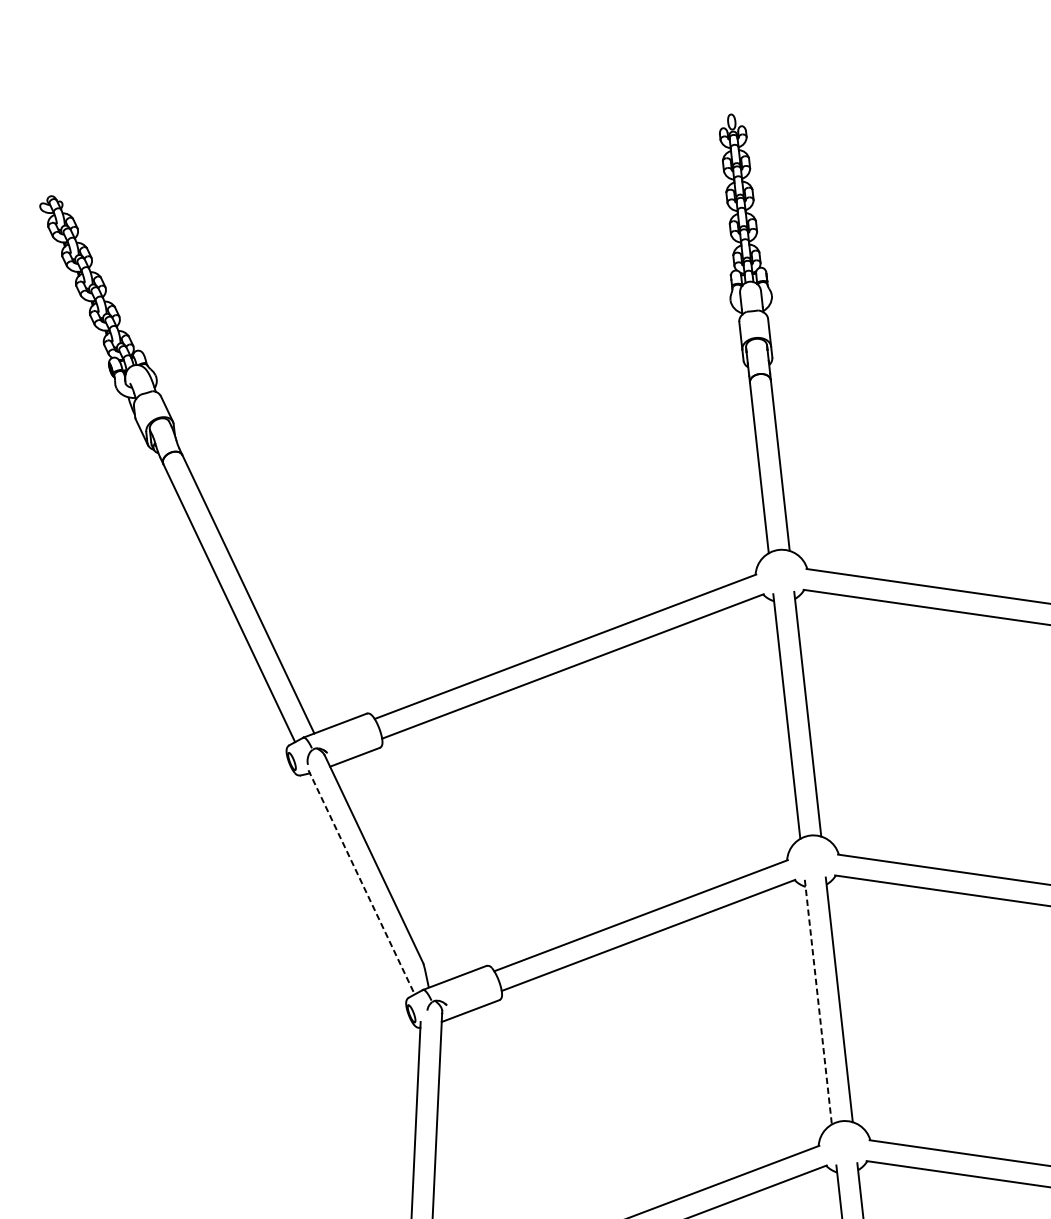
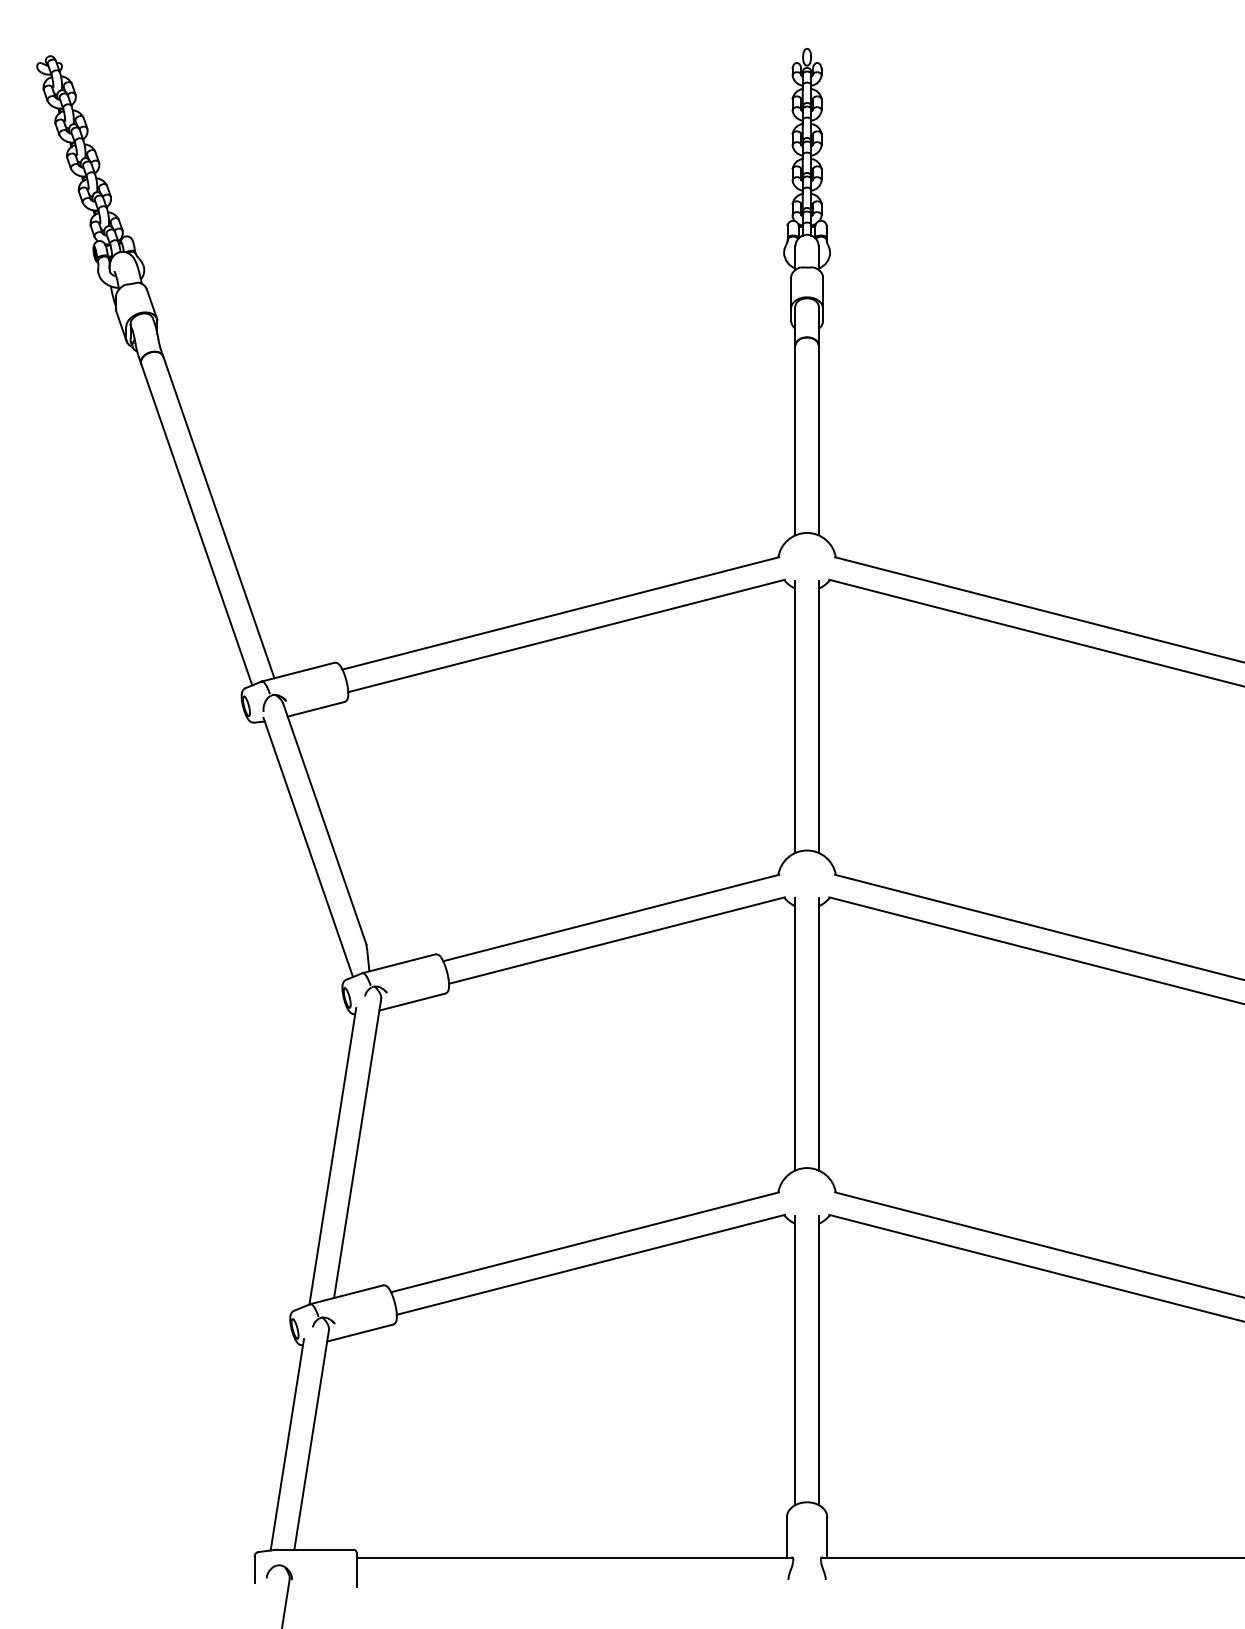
line: (361, 882) -> (308, 847), dashed -> solid
line: (818, 1002) -> (795, 1034), dashed -> solid

